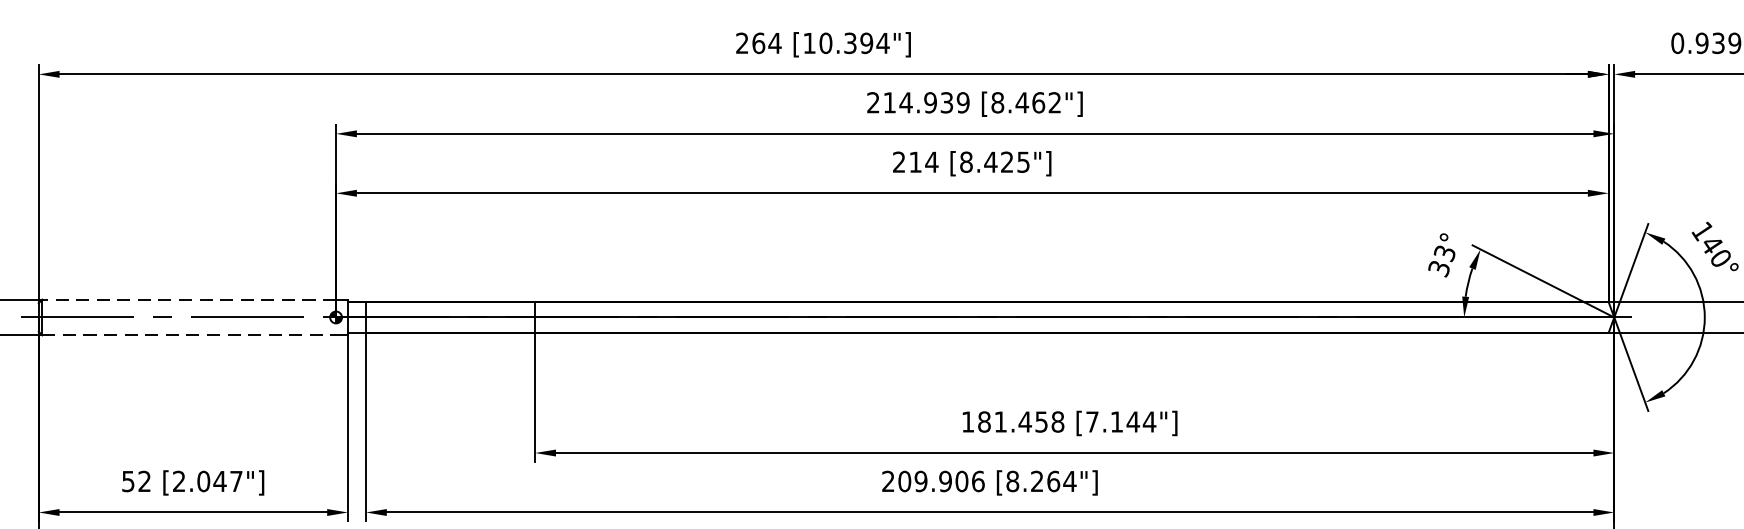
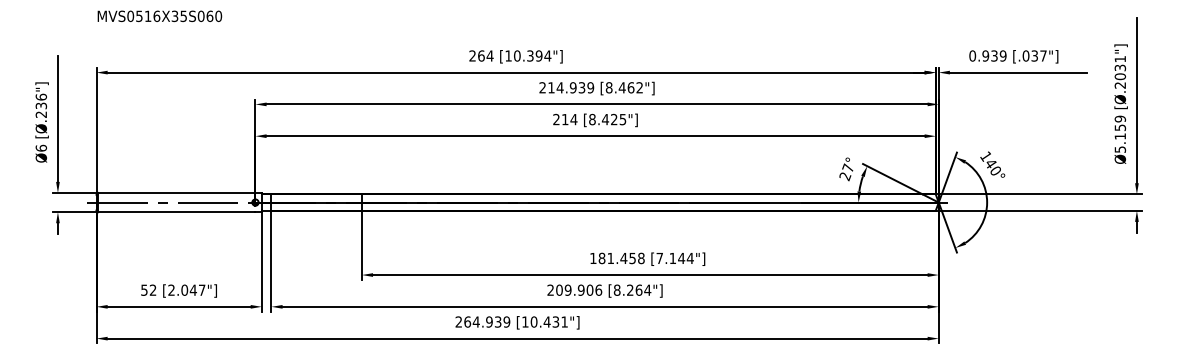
text: (1441, 261) -> (846, 172), 33° -> 27°
line: (188, 300) -> (176, 193), dashed -> solid
line: (188, 336) -> (176, 212), dashed -> solid

